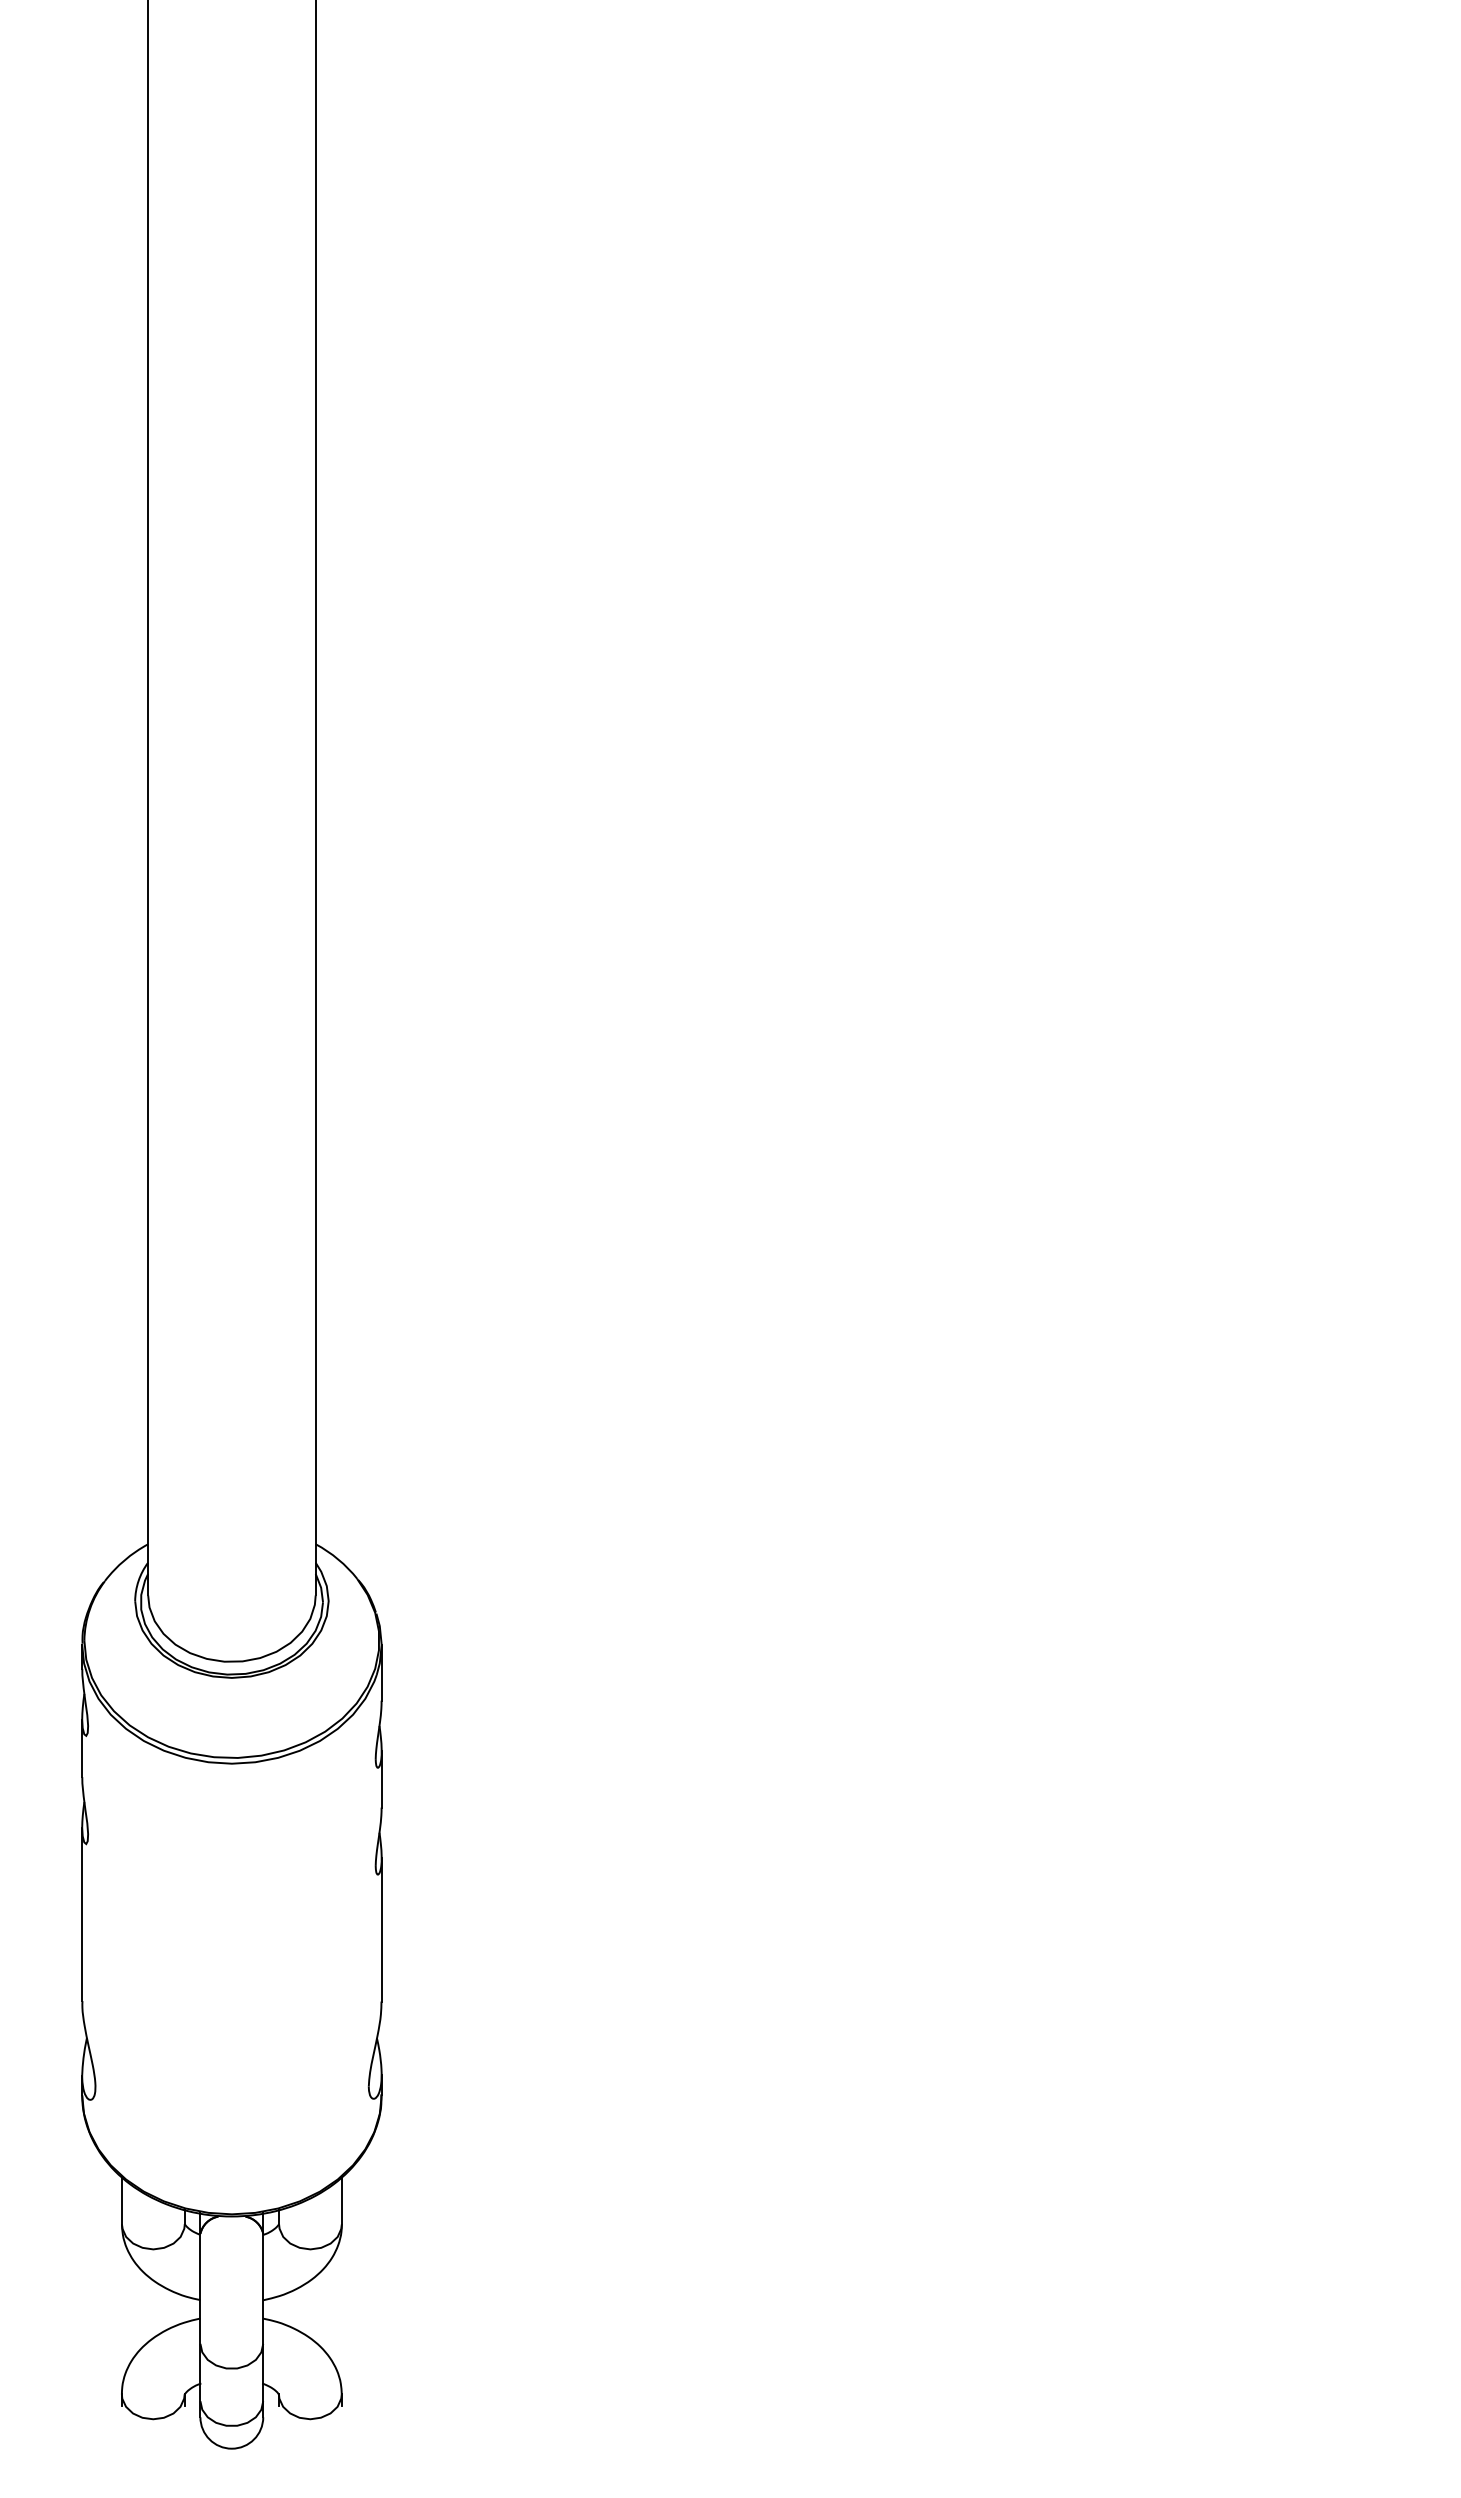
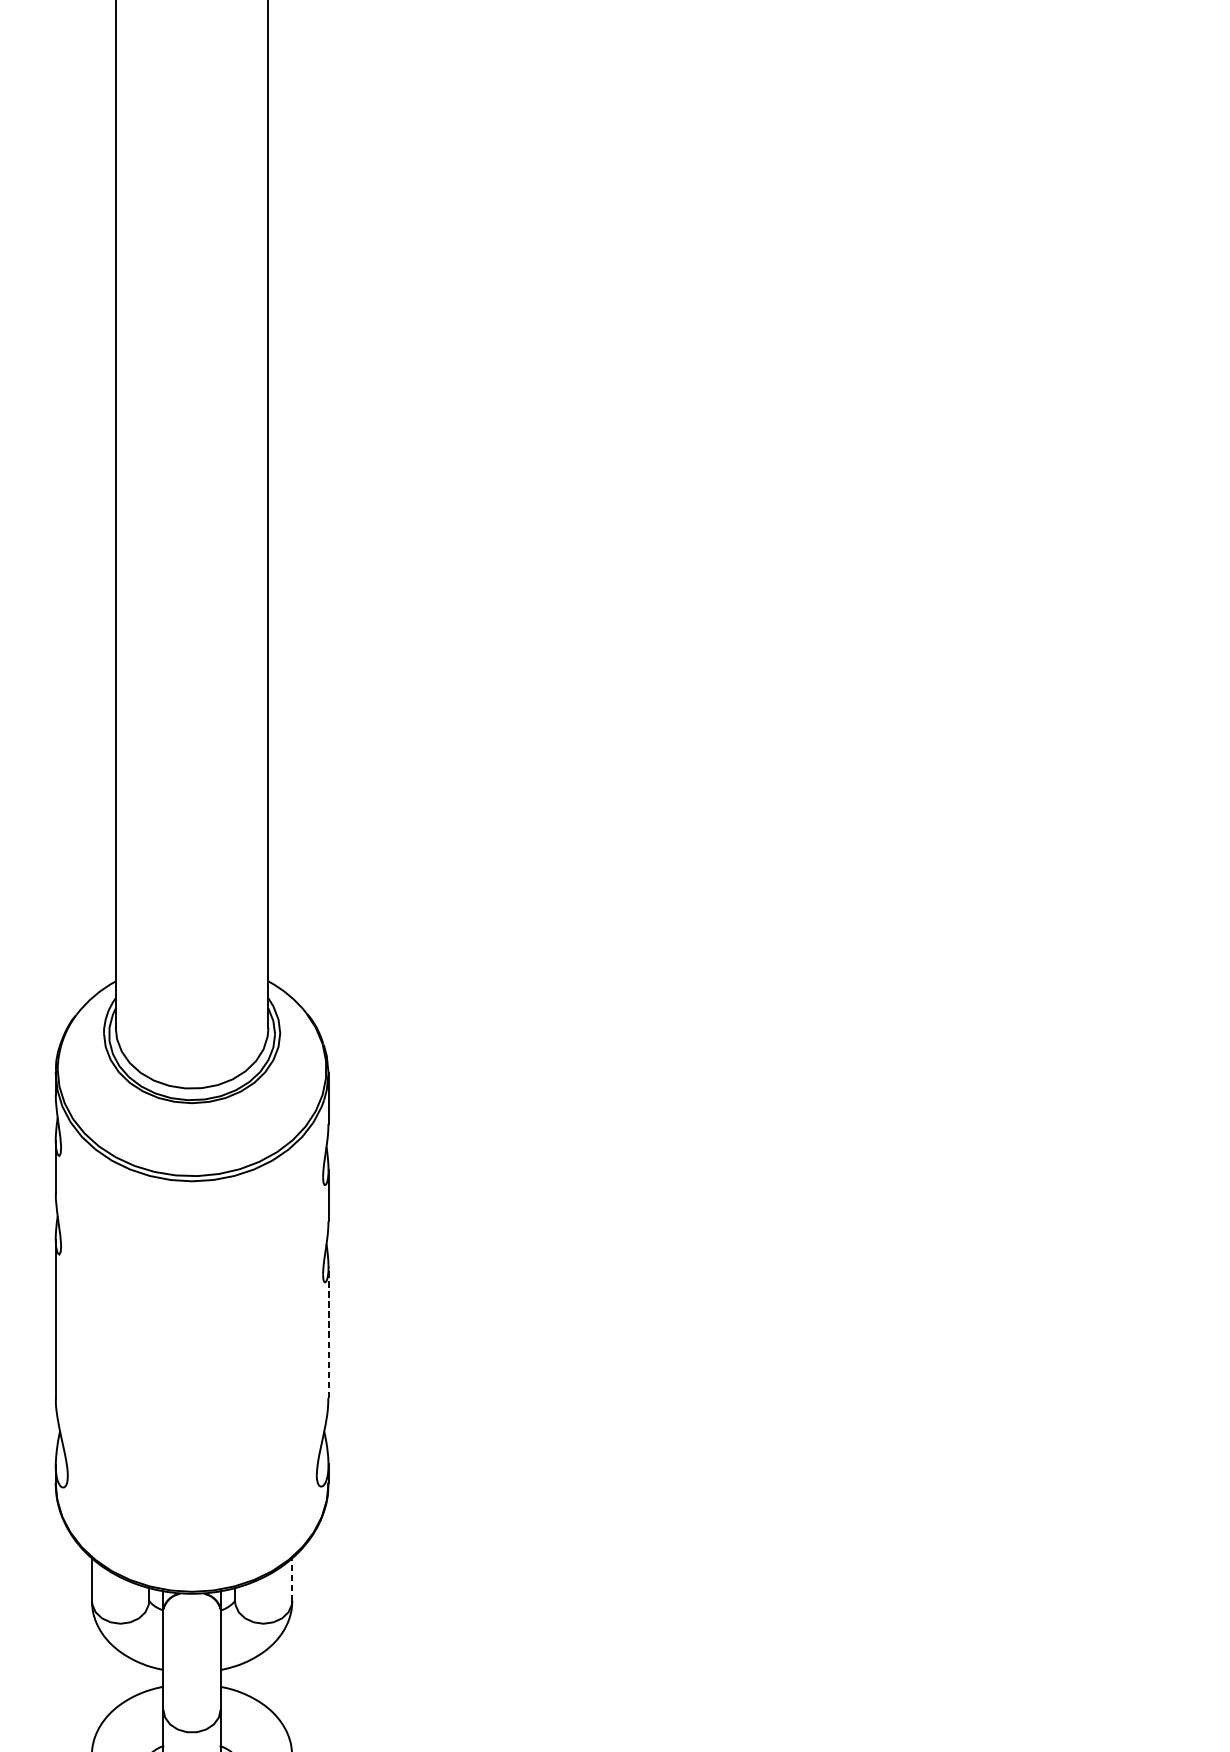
line: (381, 1929) -> (328, 1332), solid -> dashed
line: (341, 2200) -> (291, 1579), solid -> dashed

